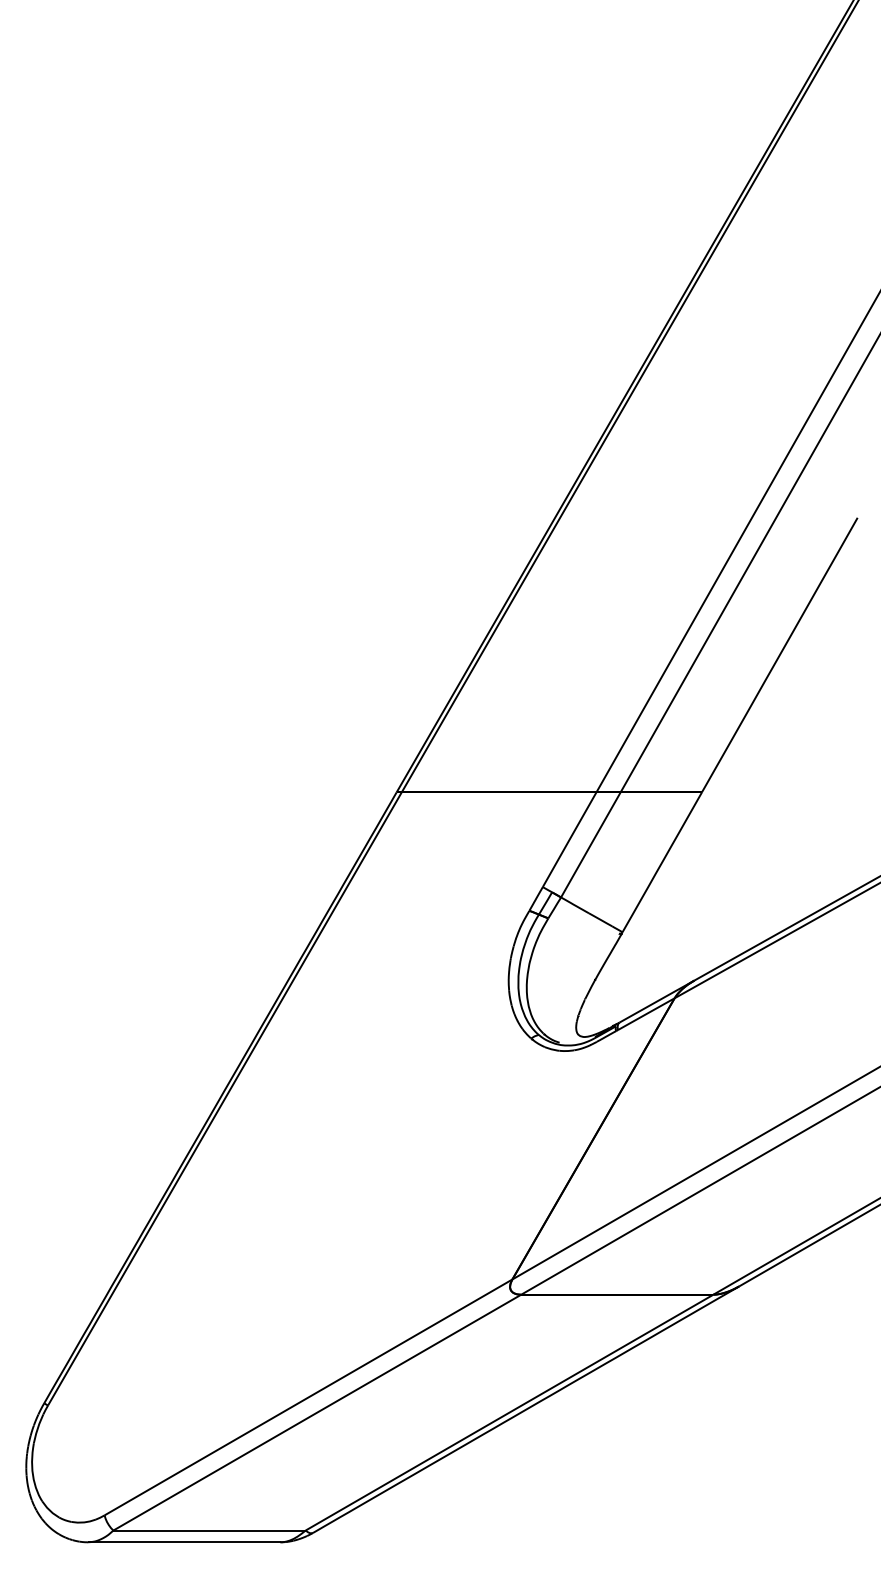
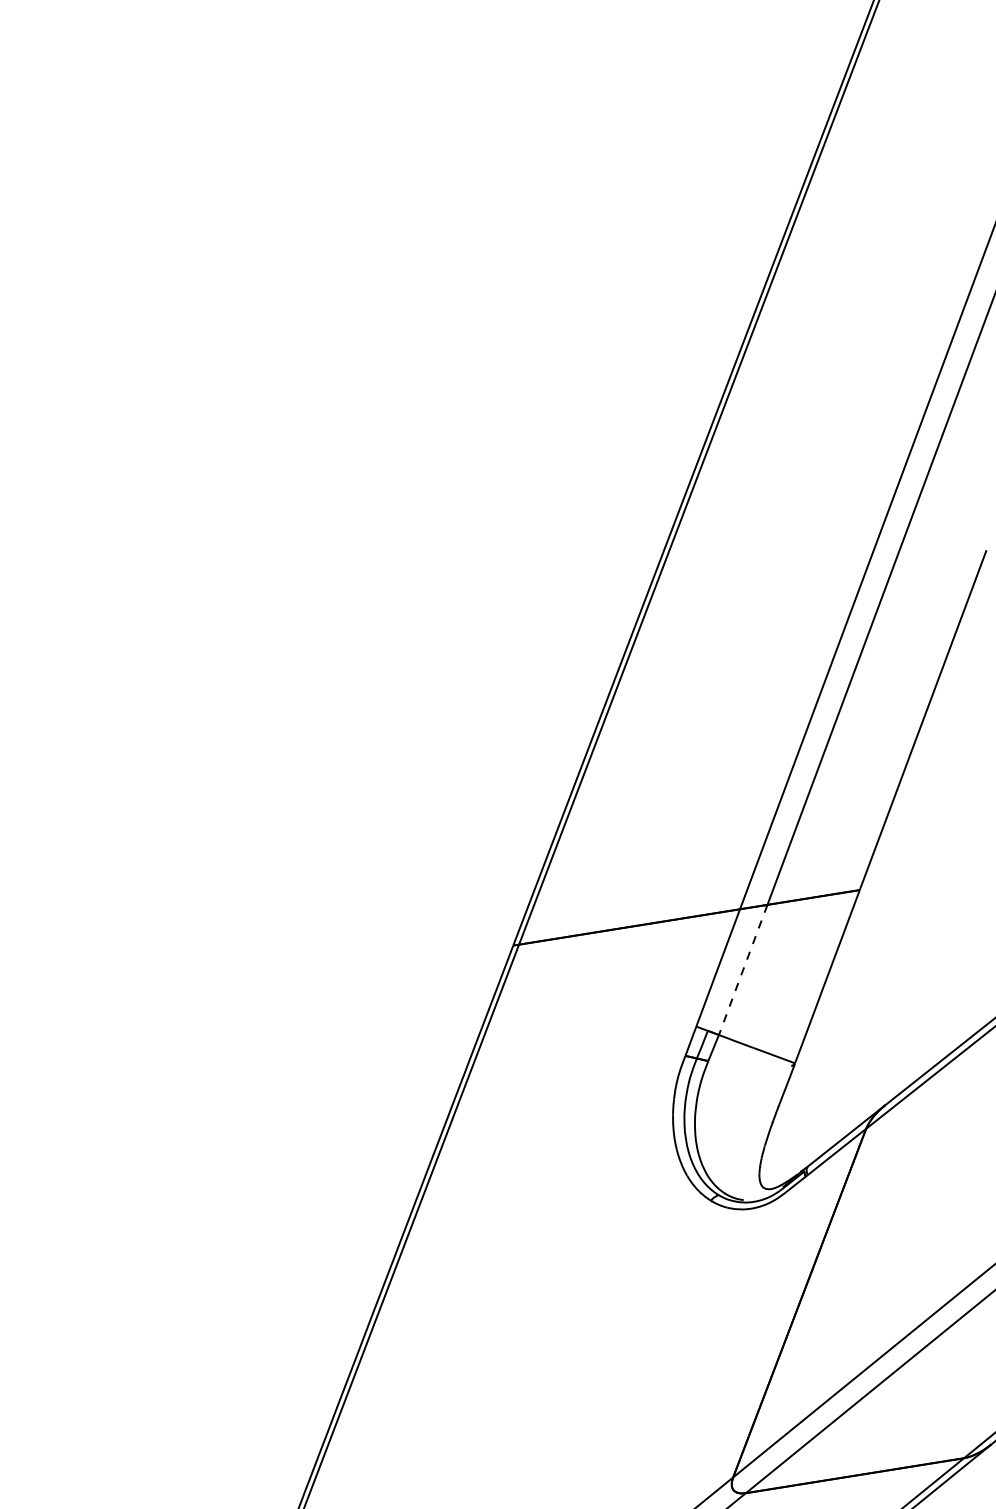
line: (590, 844) -> (742, 969), solid -> dashed

